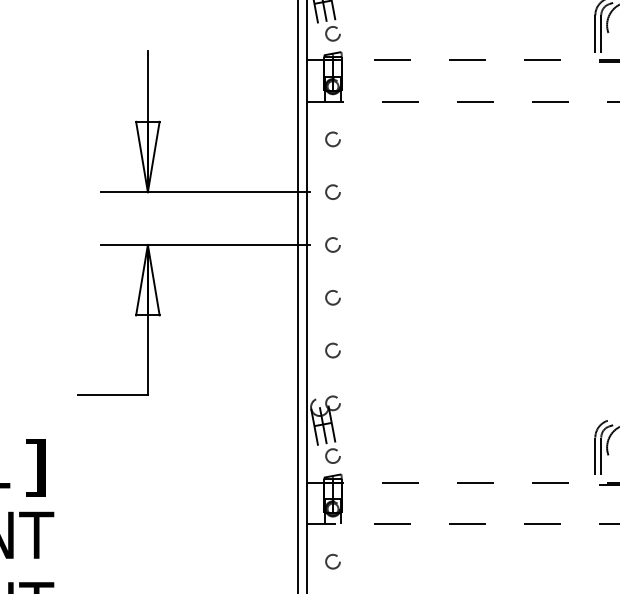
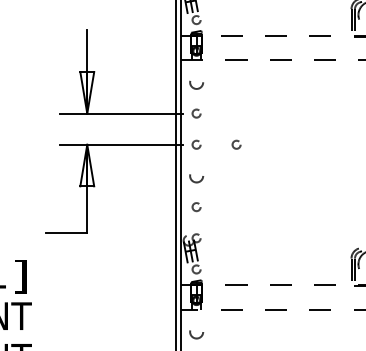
circle: (332, 139) -> (196, 82), size x1.6
circle: (400, 244) -> (236, 144), added
circle: (332, 297) -> (196, 175), size x1.6
circle: (332, 561) -> (196, 331), size x1.6

